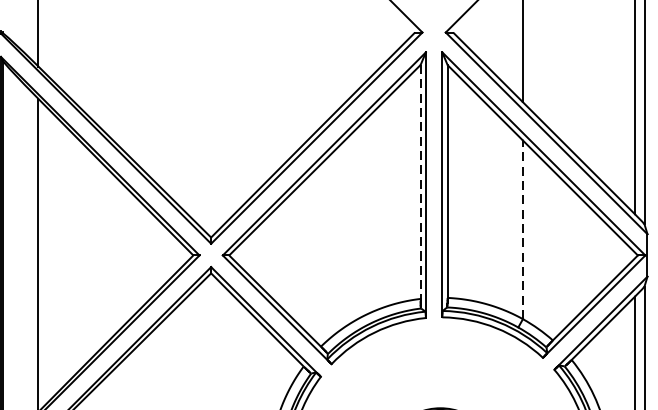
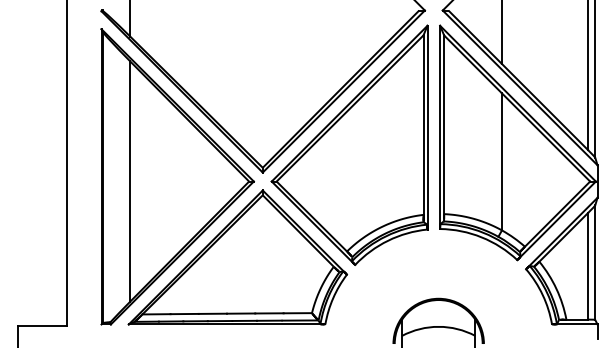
line: (420, 182) -> (423, 125), dashed -> solid
line: (522, 229) -> (501, 161), dashed -> solid

